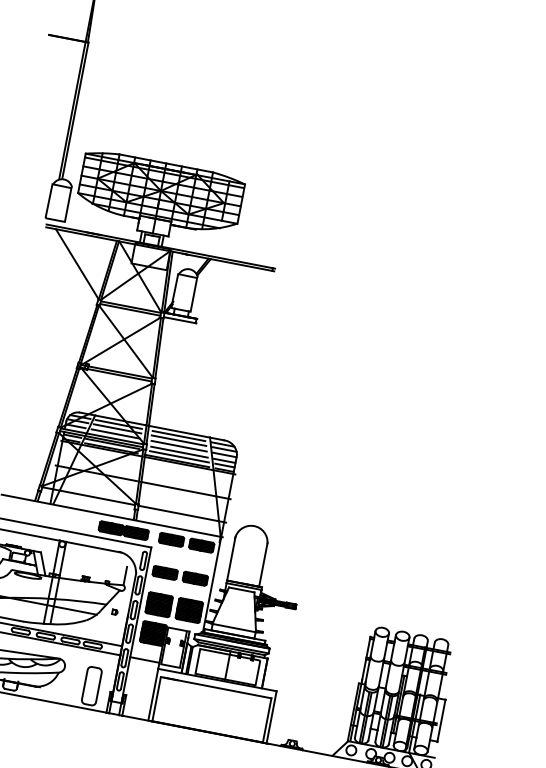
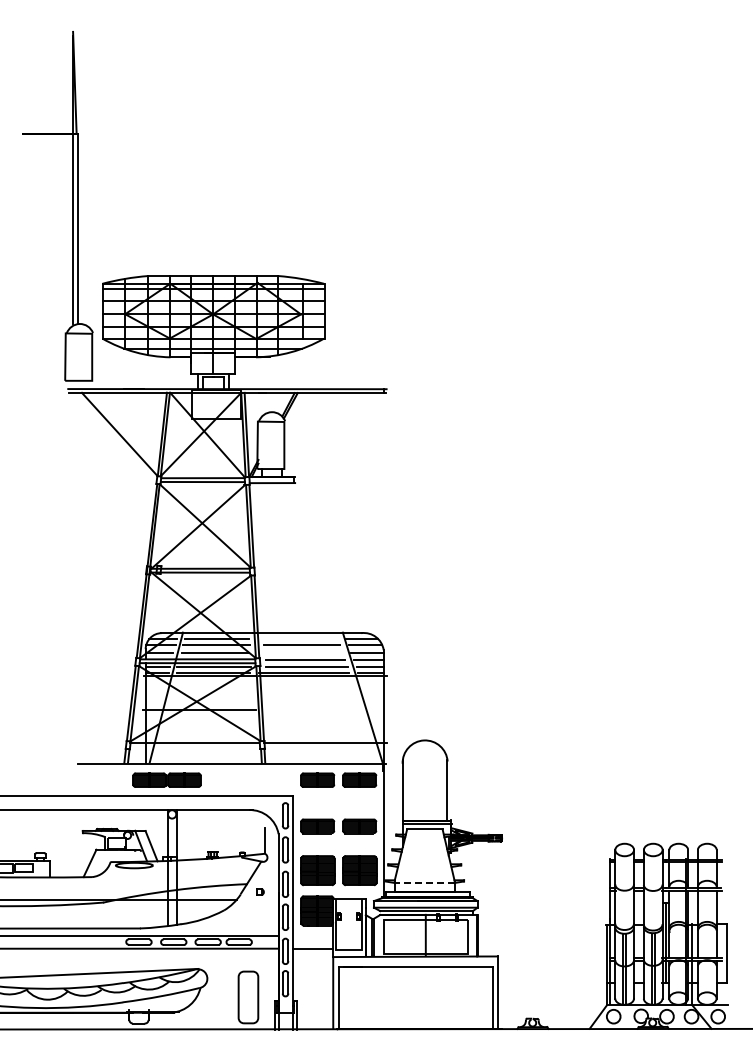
line: (178, 435) -> (300, 638), removed
line: (179, 446) -> (303, 652), removed
line: (185, 490) -> (323, 710), removed
part: (123, 529) -> (166, 779), moved
line: (234, 627) -> (424, 882), solid -> dashed

